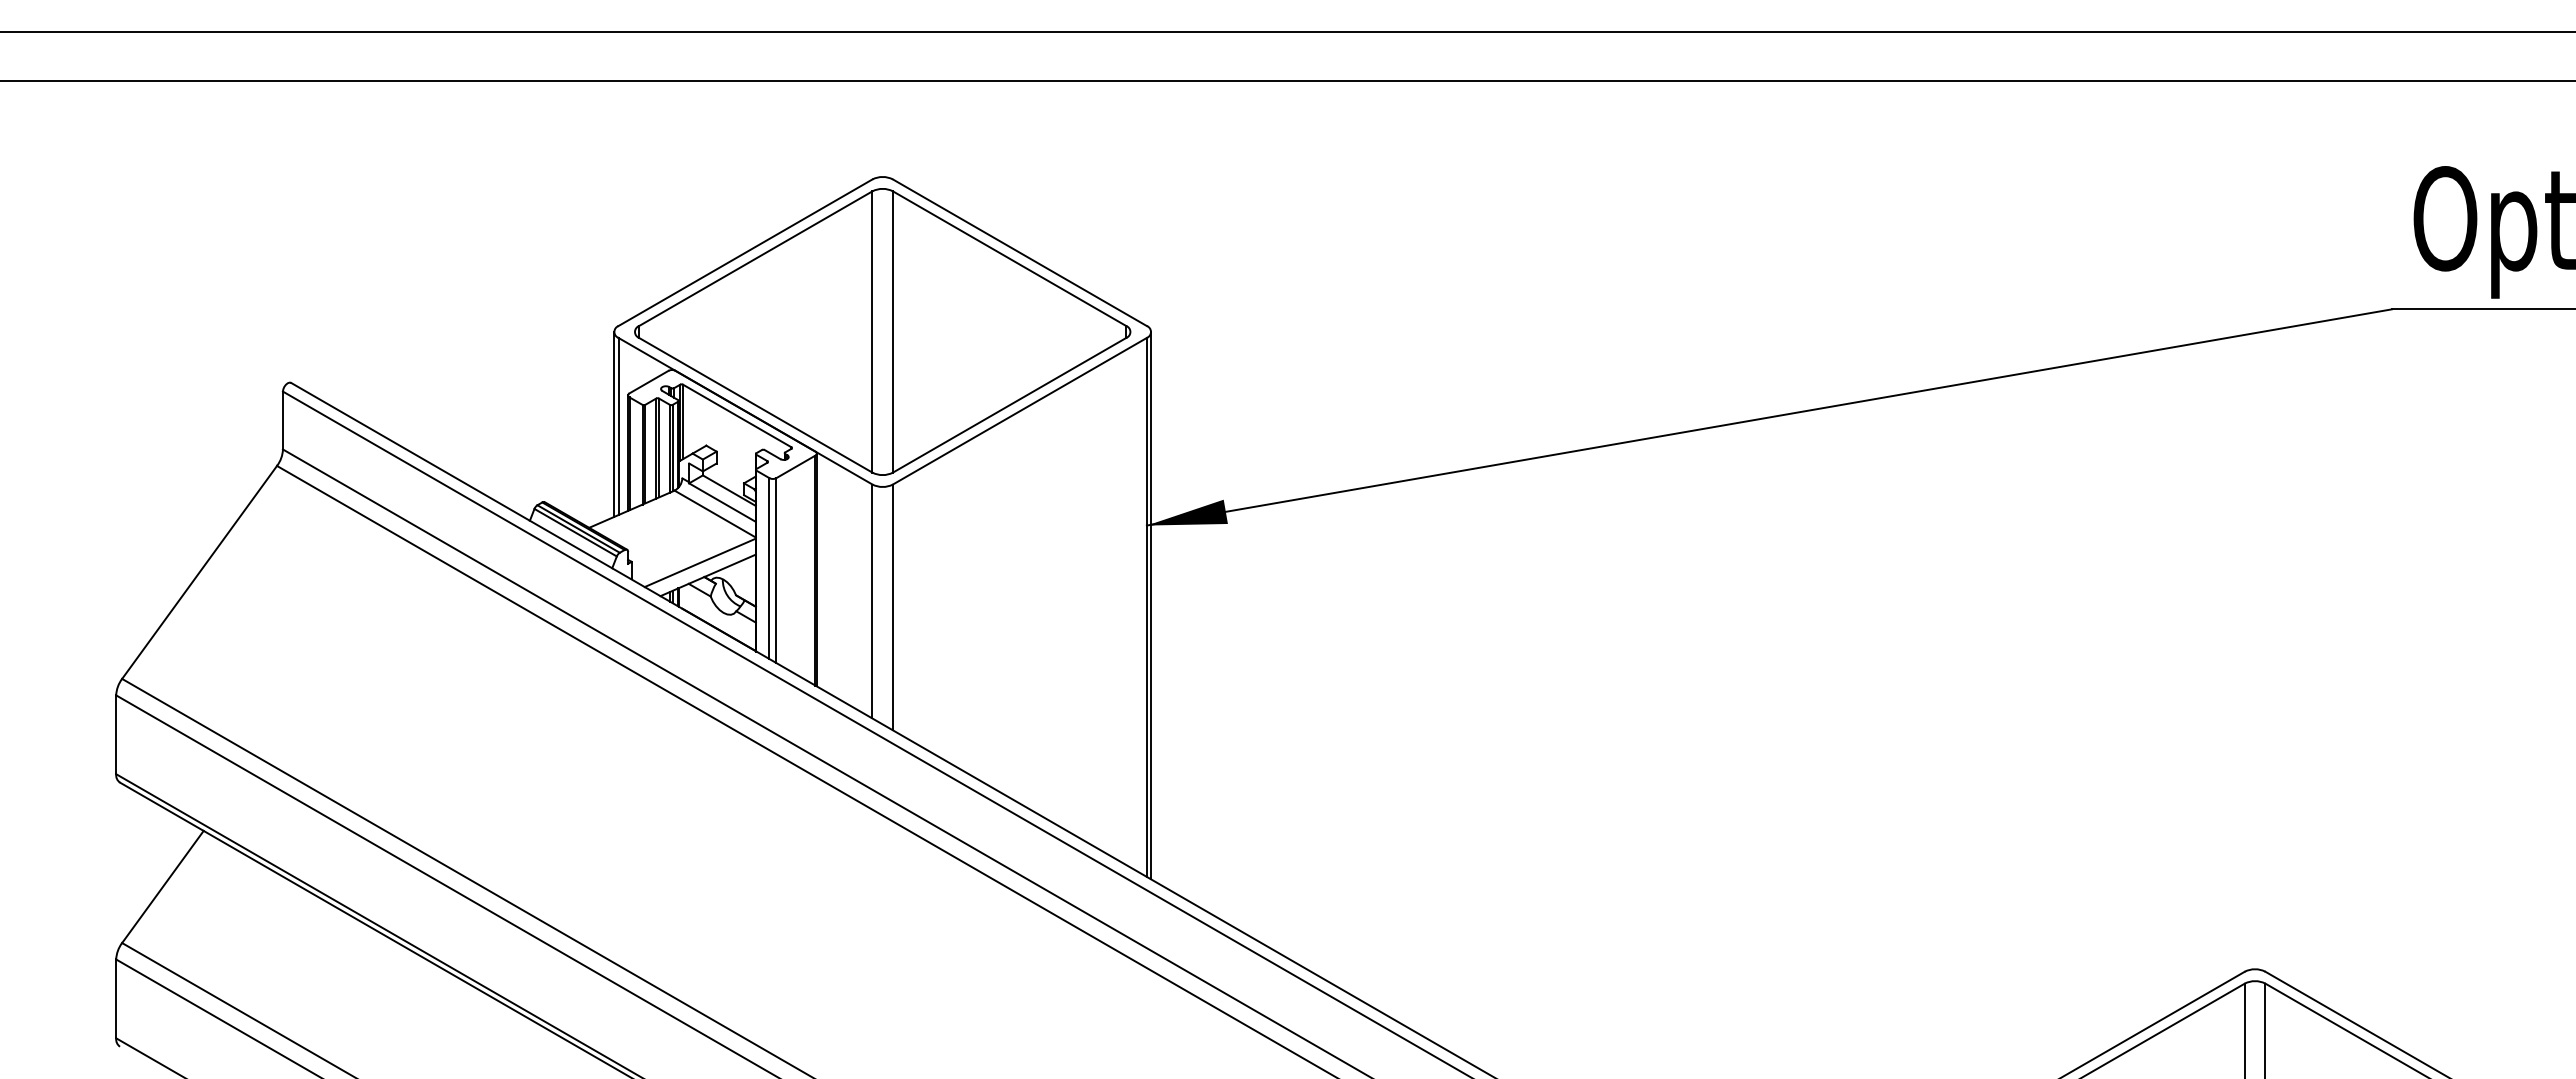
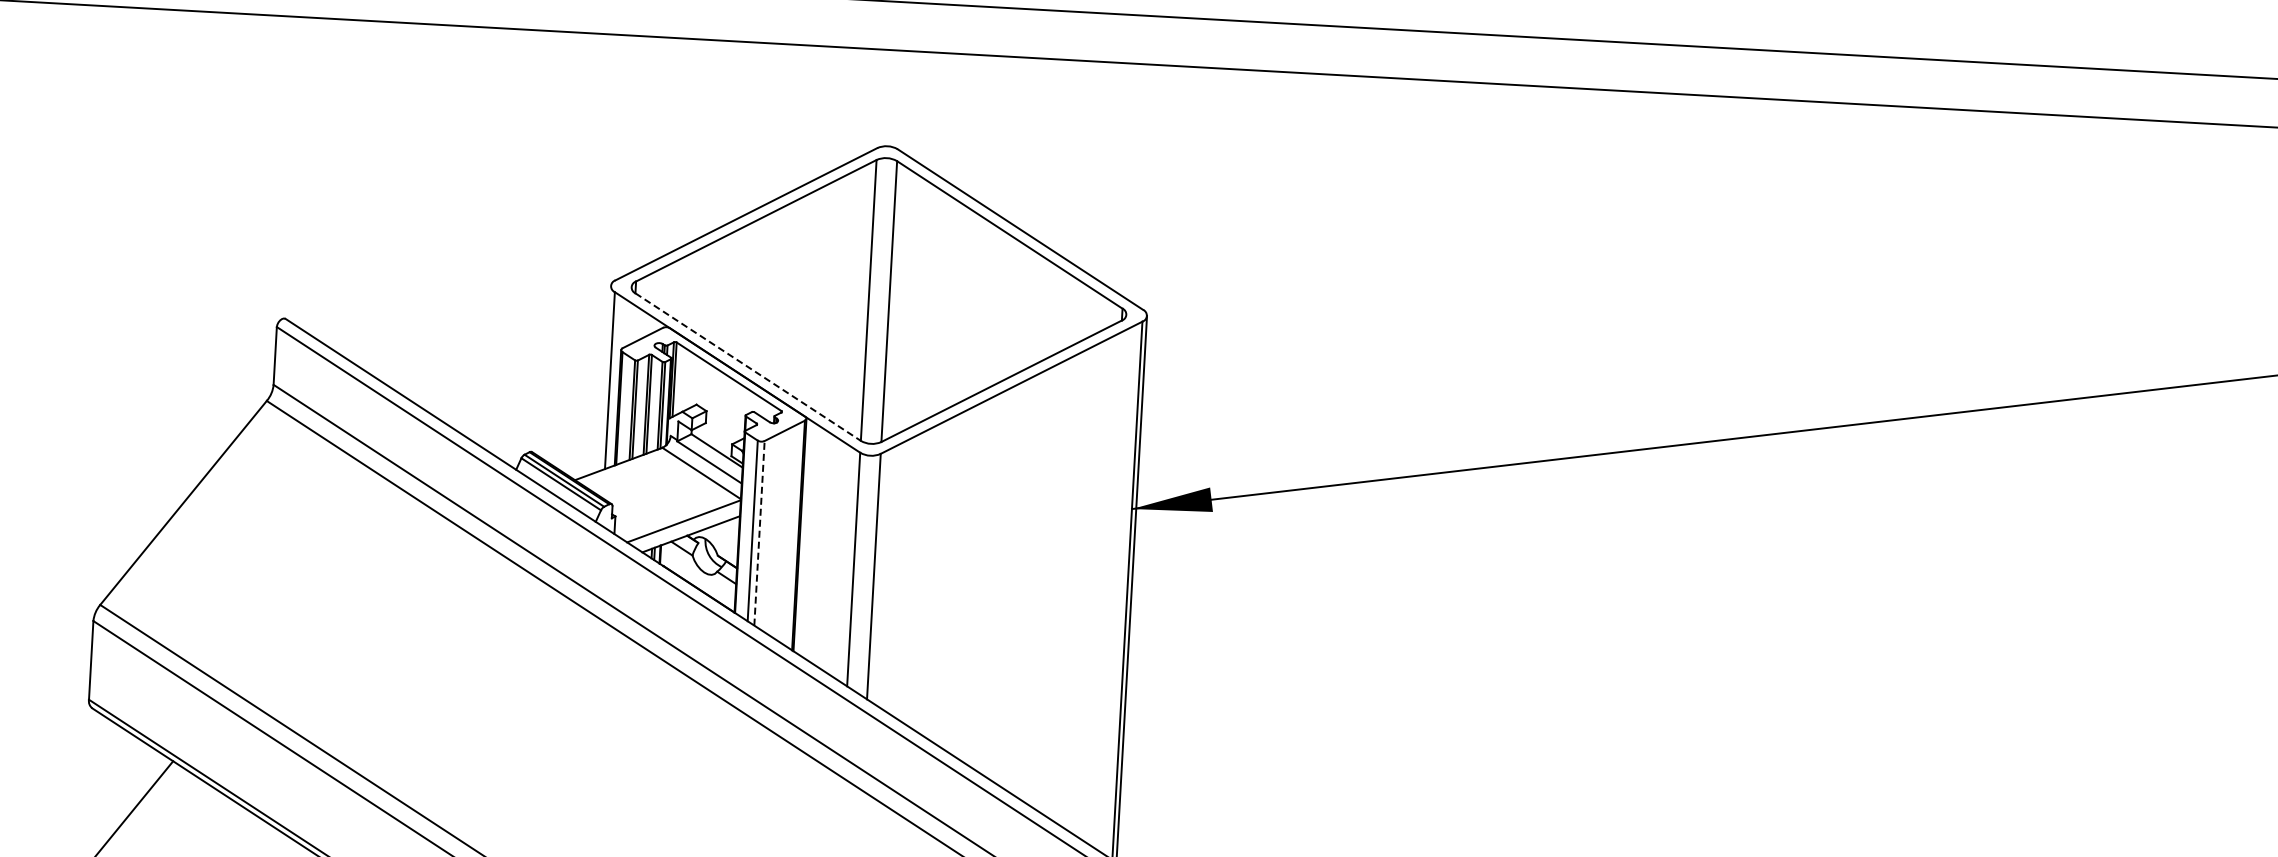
line: (755, 405) -> (747, 367), solid -> dashed
line: (614, 423) -> (606, 377), removed
line: (776, 570) -> (759, 533), solid -> dashed

